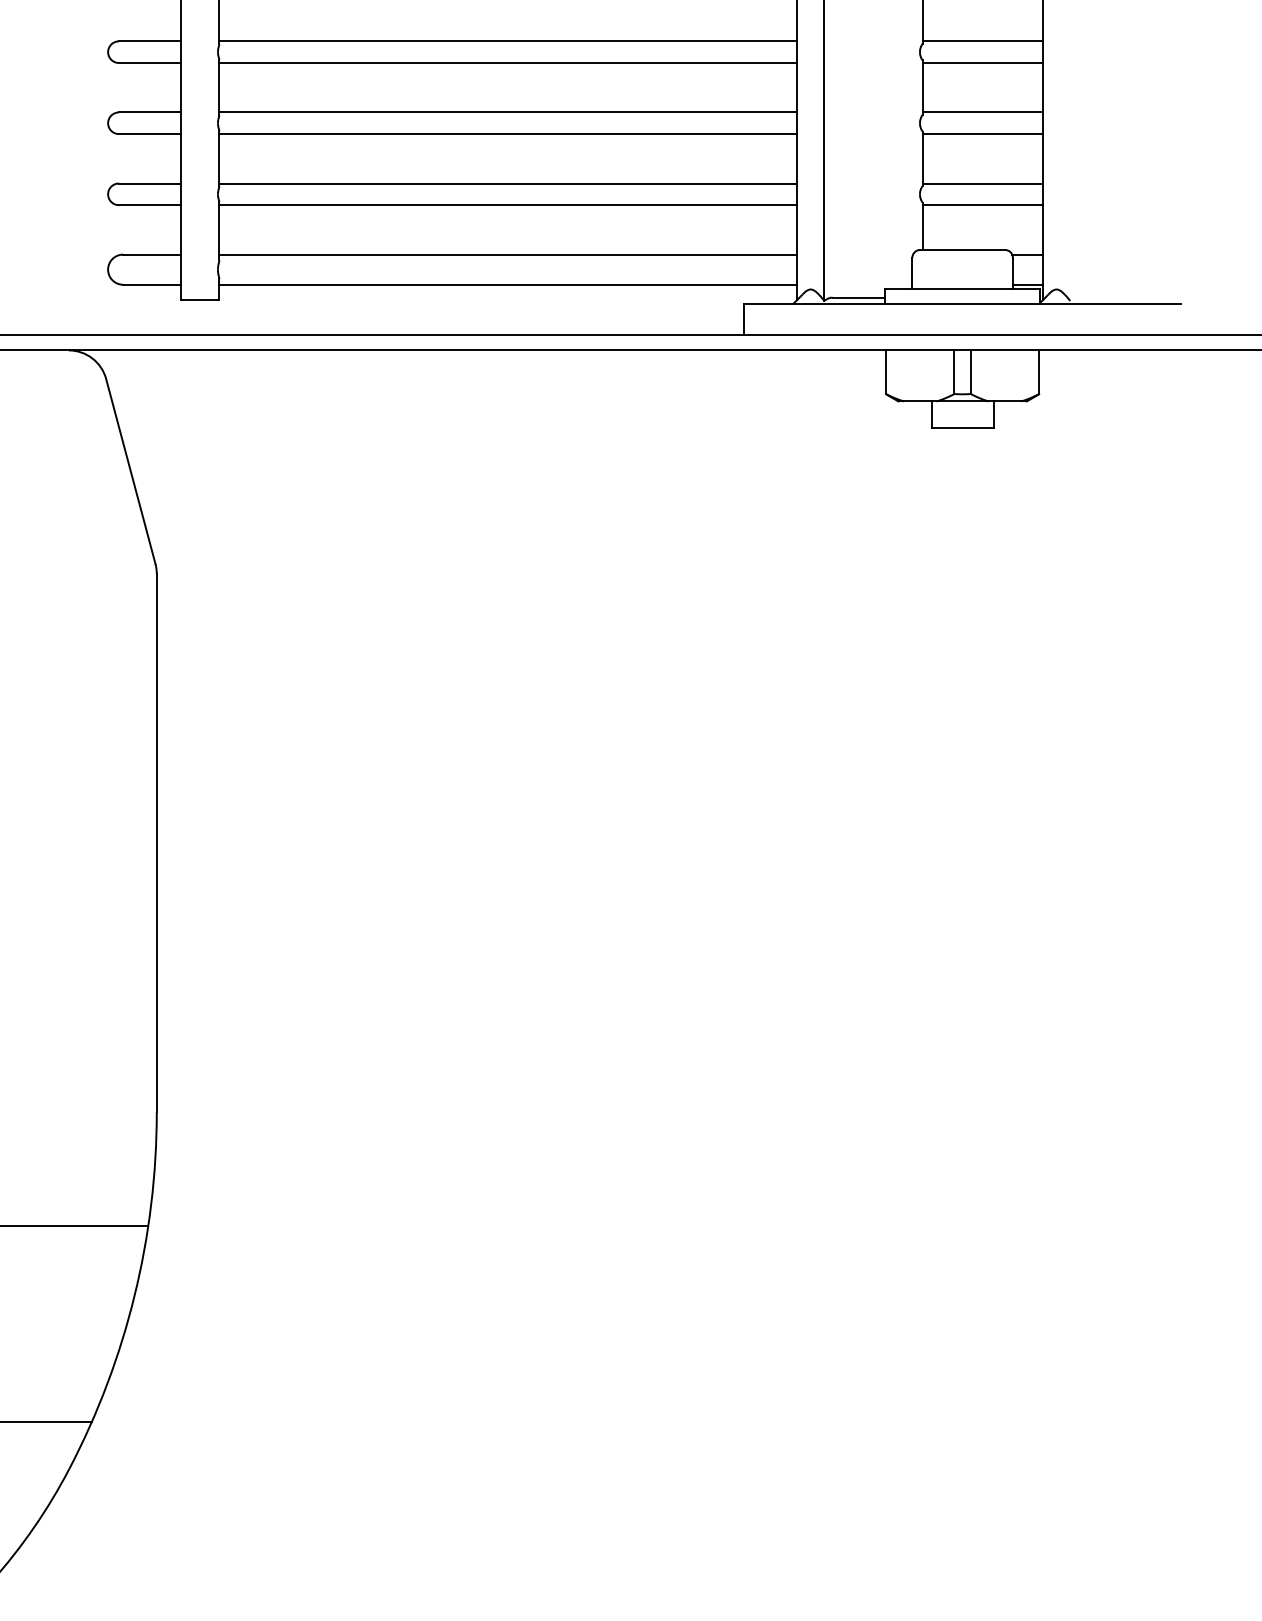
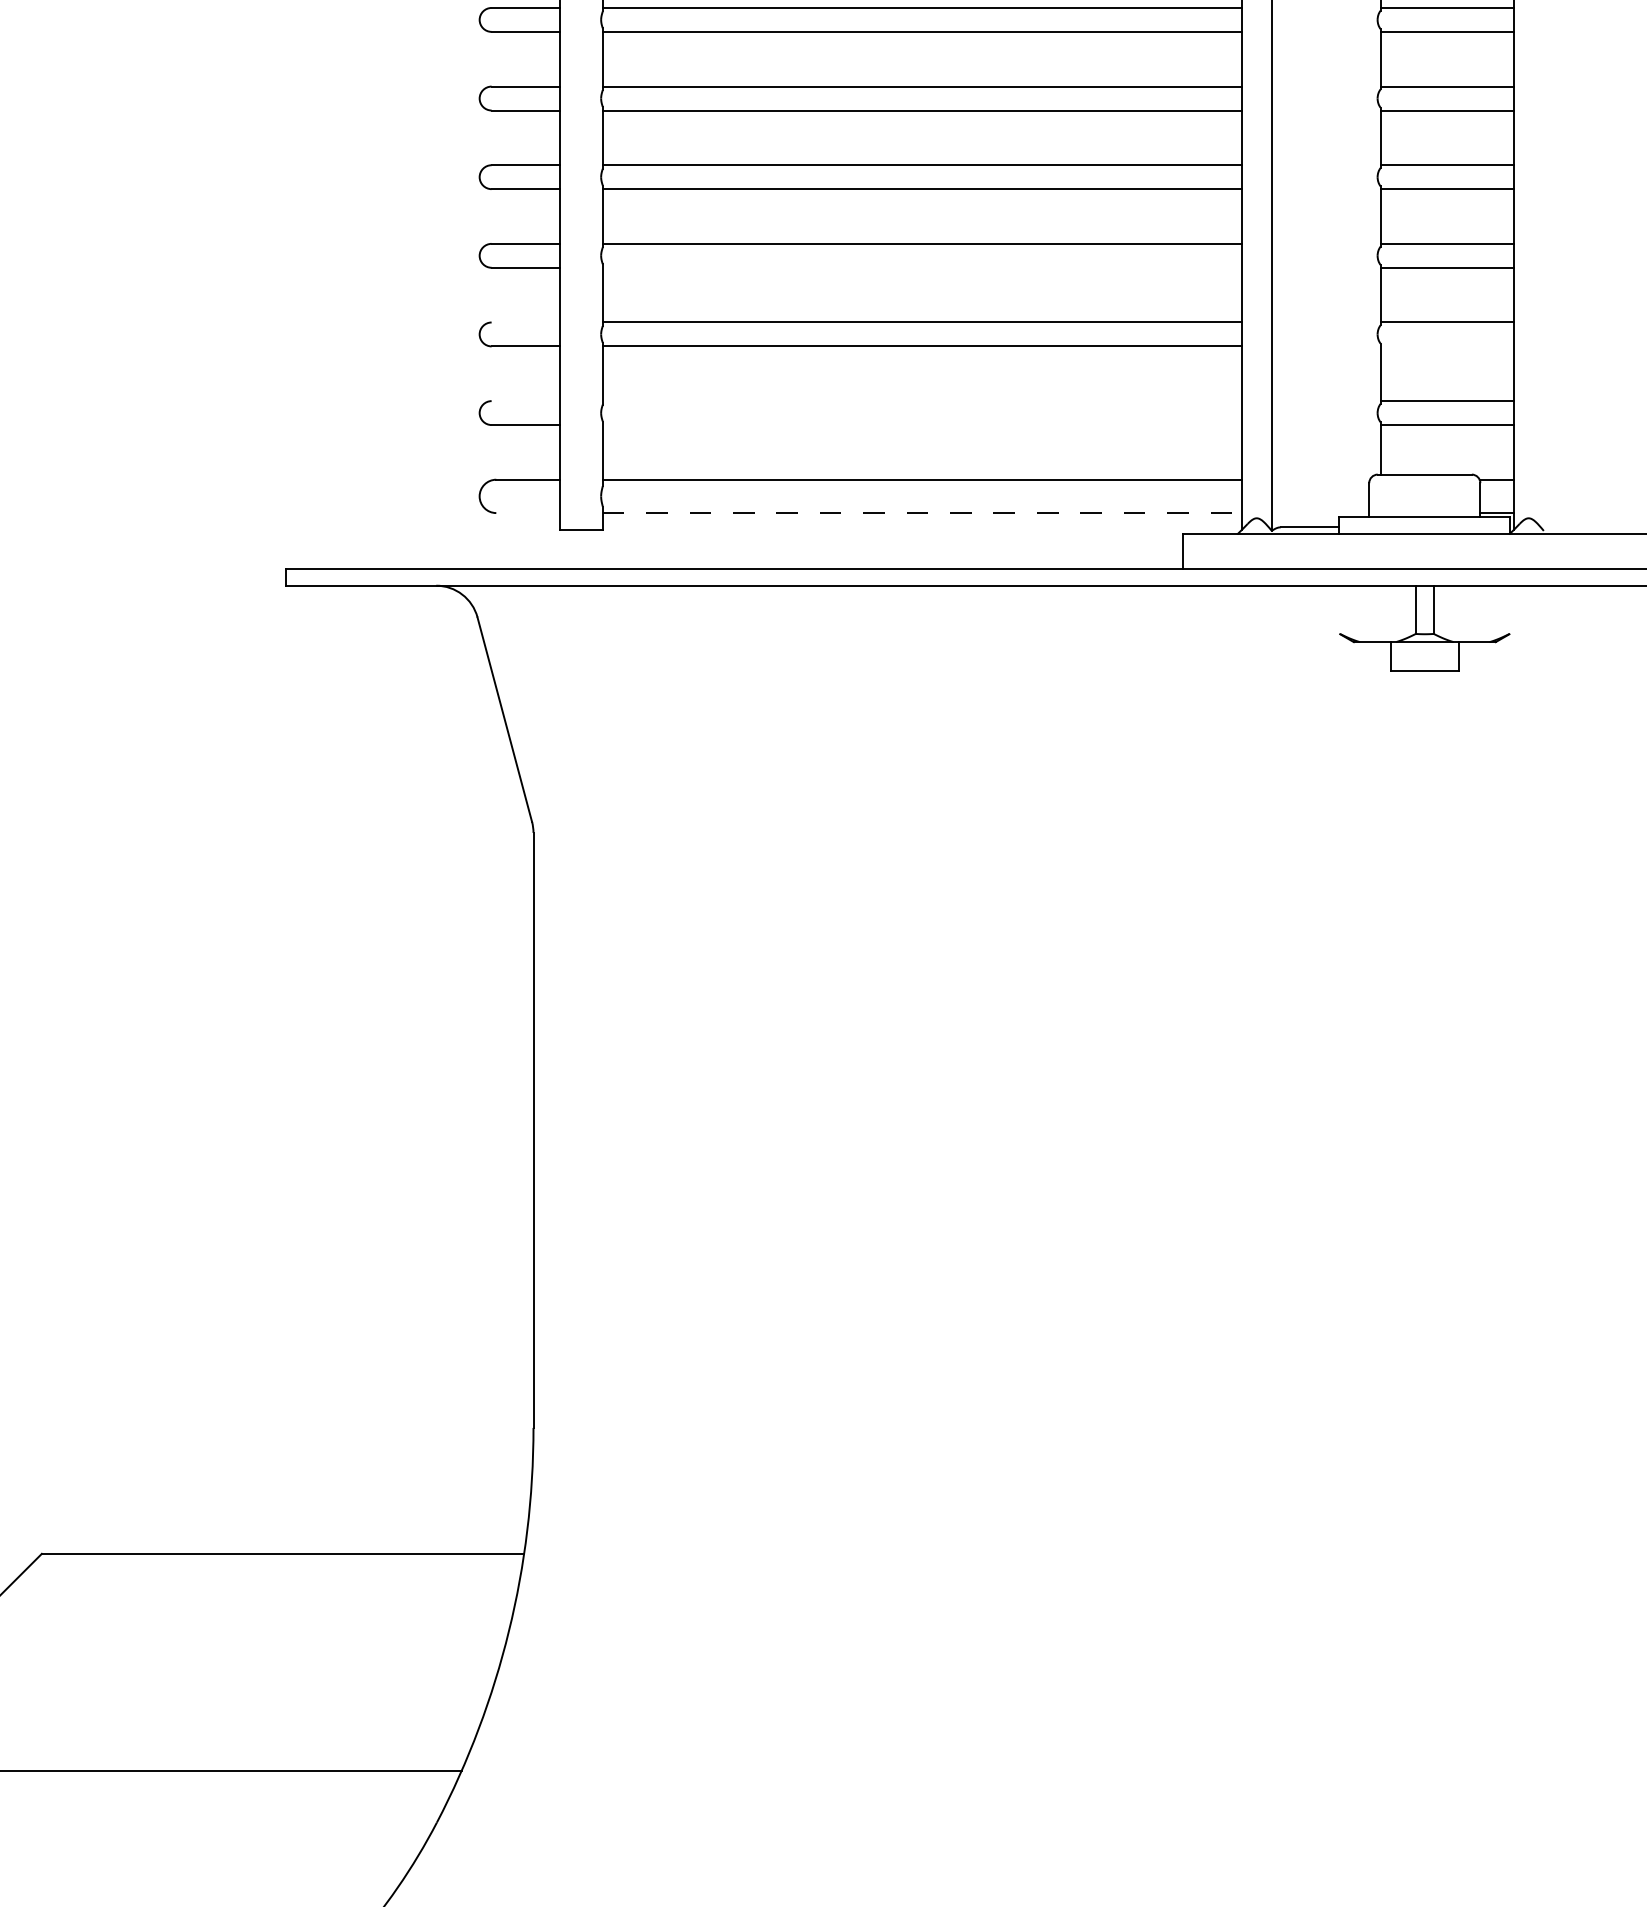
line: (507, 62) -> (921, 267), removed
line: (149, 112) -> (525, 322), removed
line: (982, 134) -> (1446, 346), removed
line: (149, 183) -> (525, 401), removed
line: (507, 183) -> (921, 401), removed
line: (507, 205) -> (921, 425), removed
line: (151, 285) -> (527, 513), removed
line: (508, 285) -> (922, 513), solid -> dashed
line: (886, 371) -> (1340, 609), removed
line: (1039, 371) -> (1509, 609), removed

